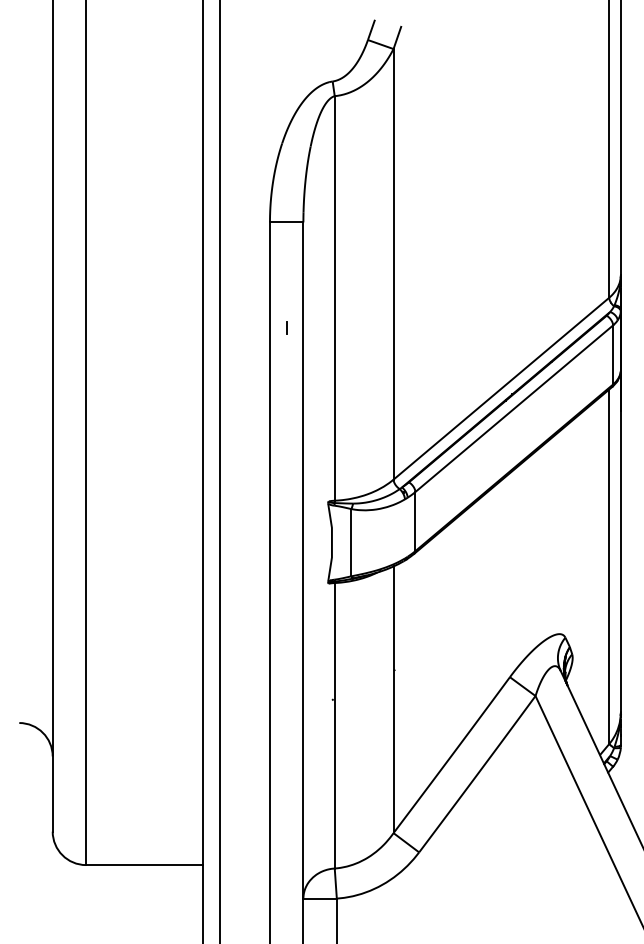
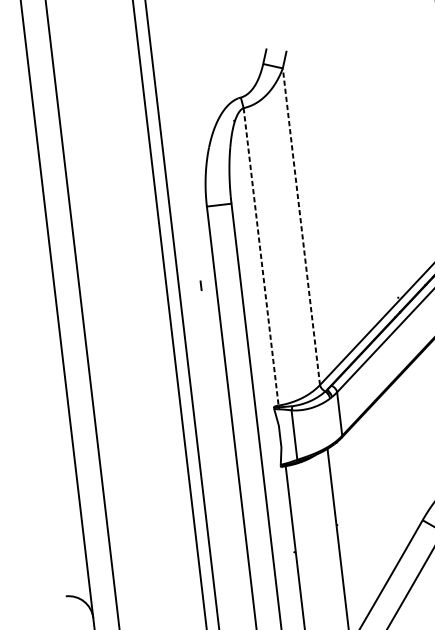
line: (393, 263) -> (301, 226), solid -> dashed
line: (334, 298) -> (260, 256), solid -> dashed
line: (286, 327) -> (200, 285), moved

